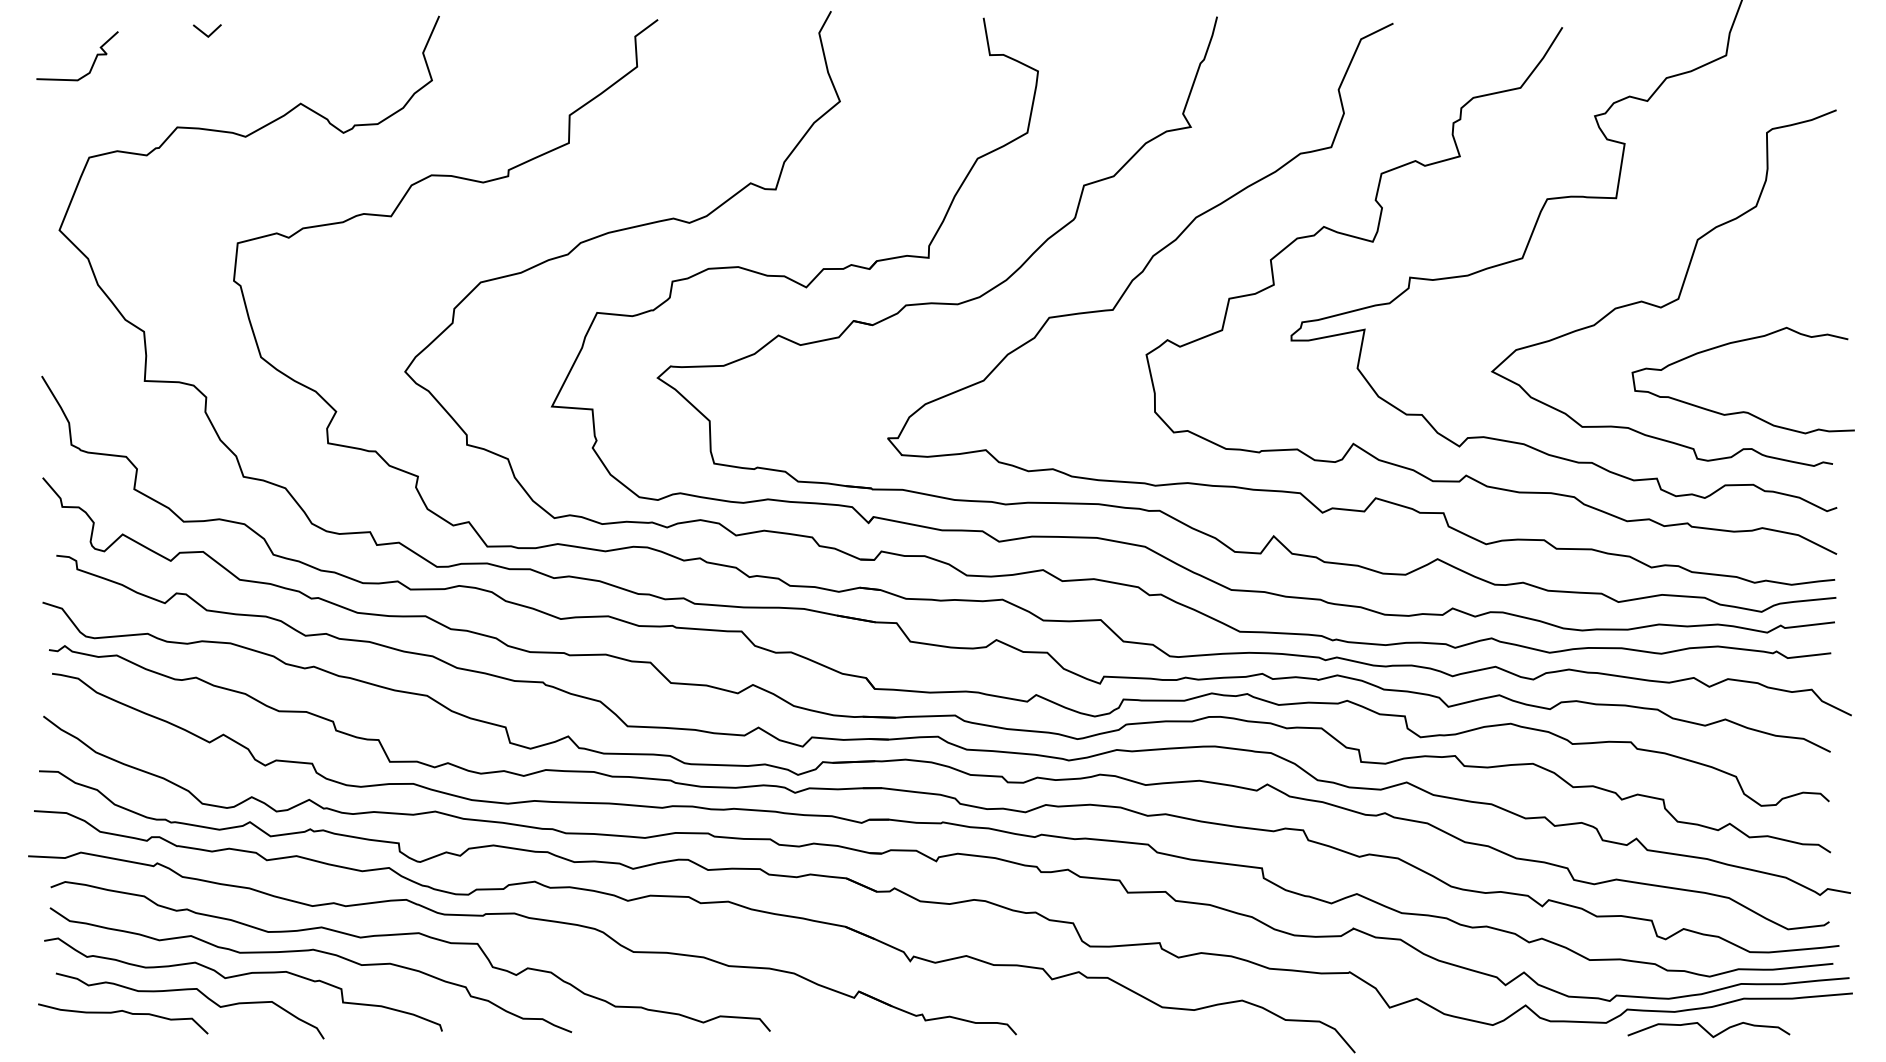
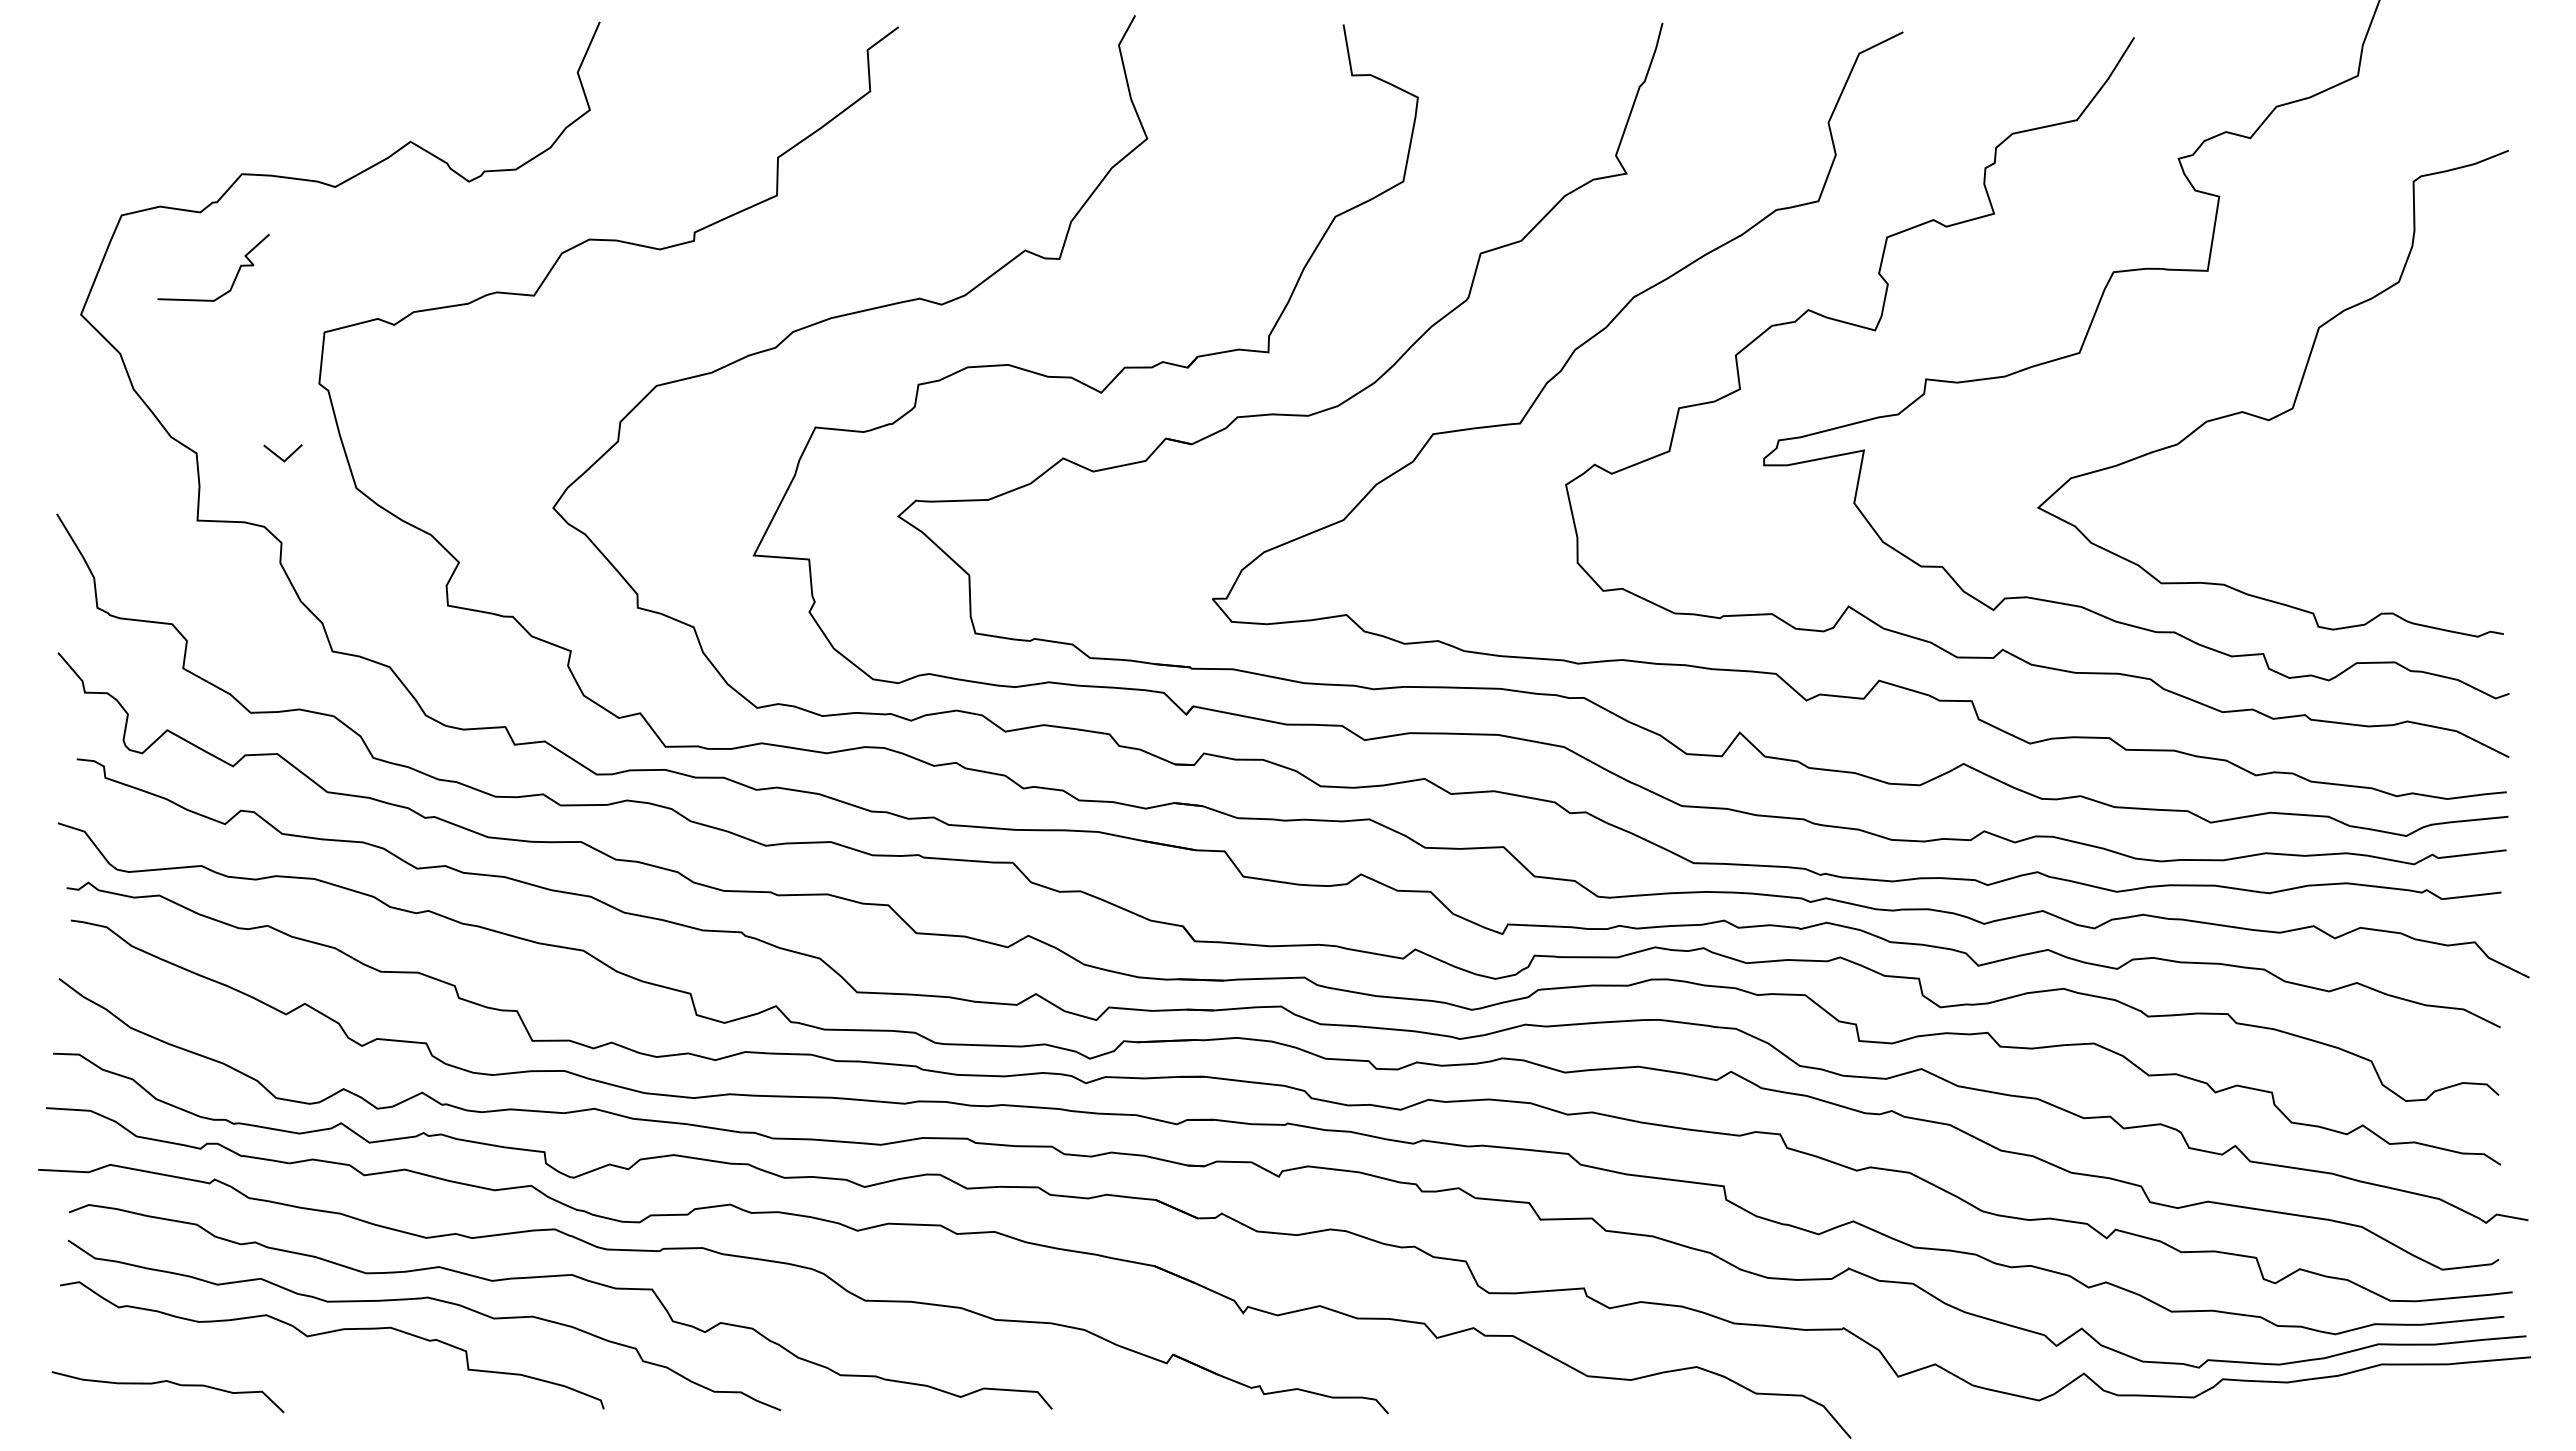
line: (204, 33) -> (279, 456), moved
curve: (93, 61) -> (235, 275), moved
curve: (1743, 411) -> (2381, 562), removed
curve: (190, 989) -> (259, 1352), removed
curve: (1707, 1030) -> (2332, 1408), removed

